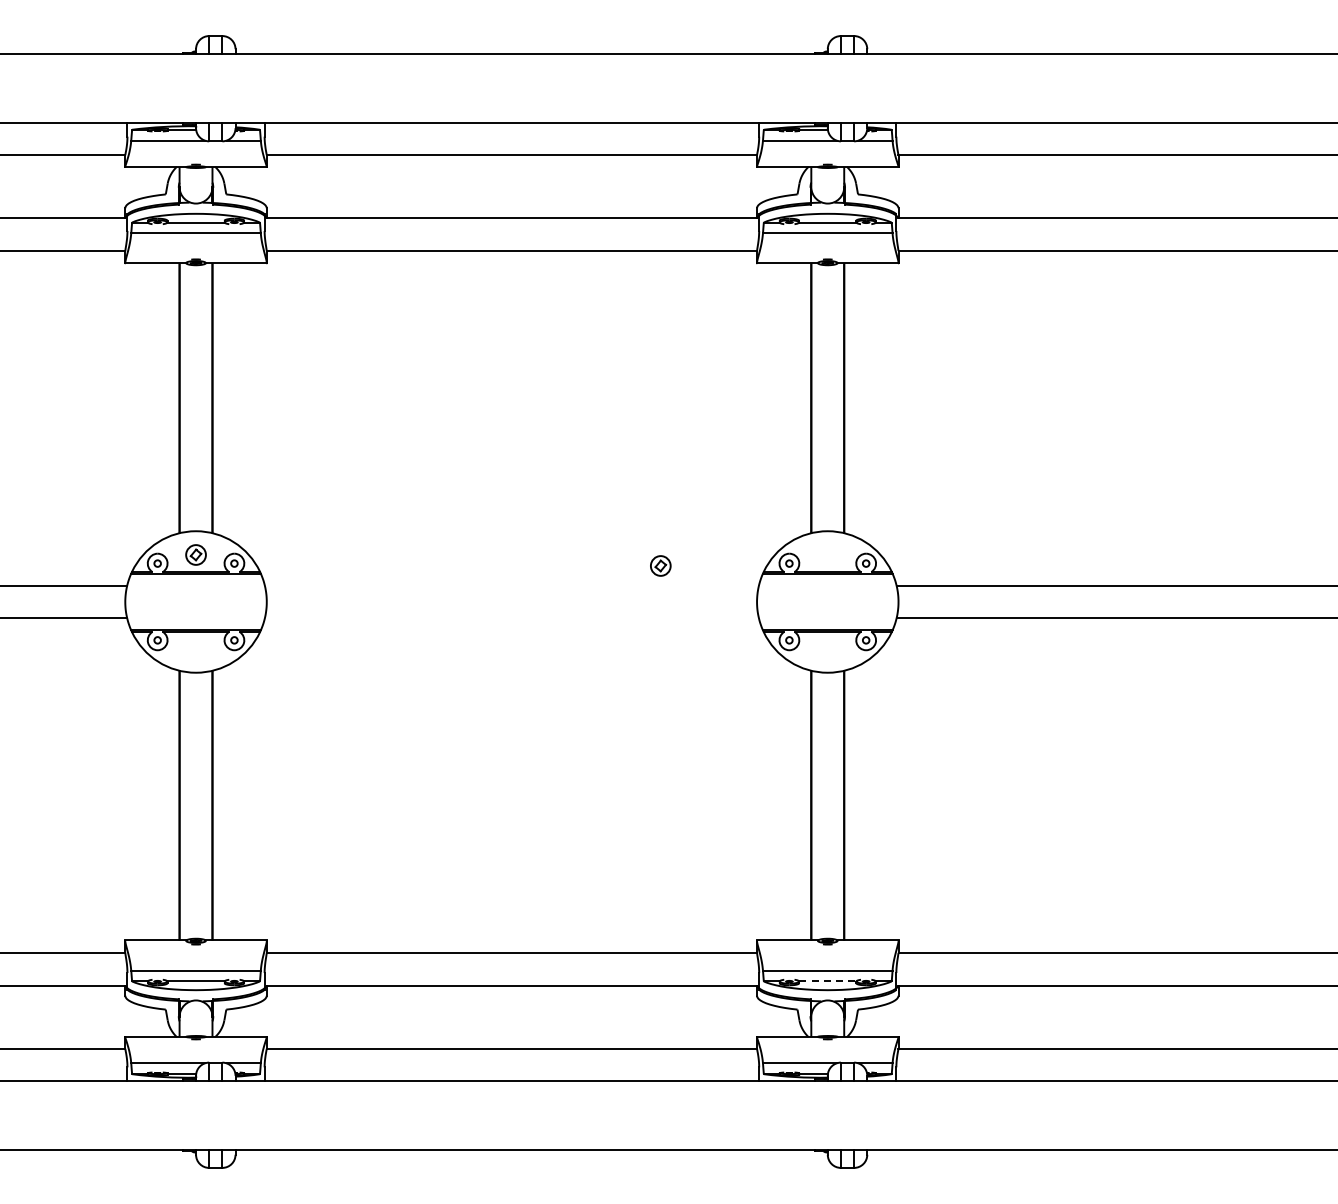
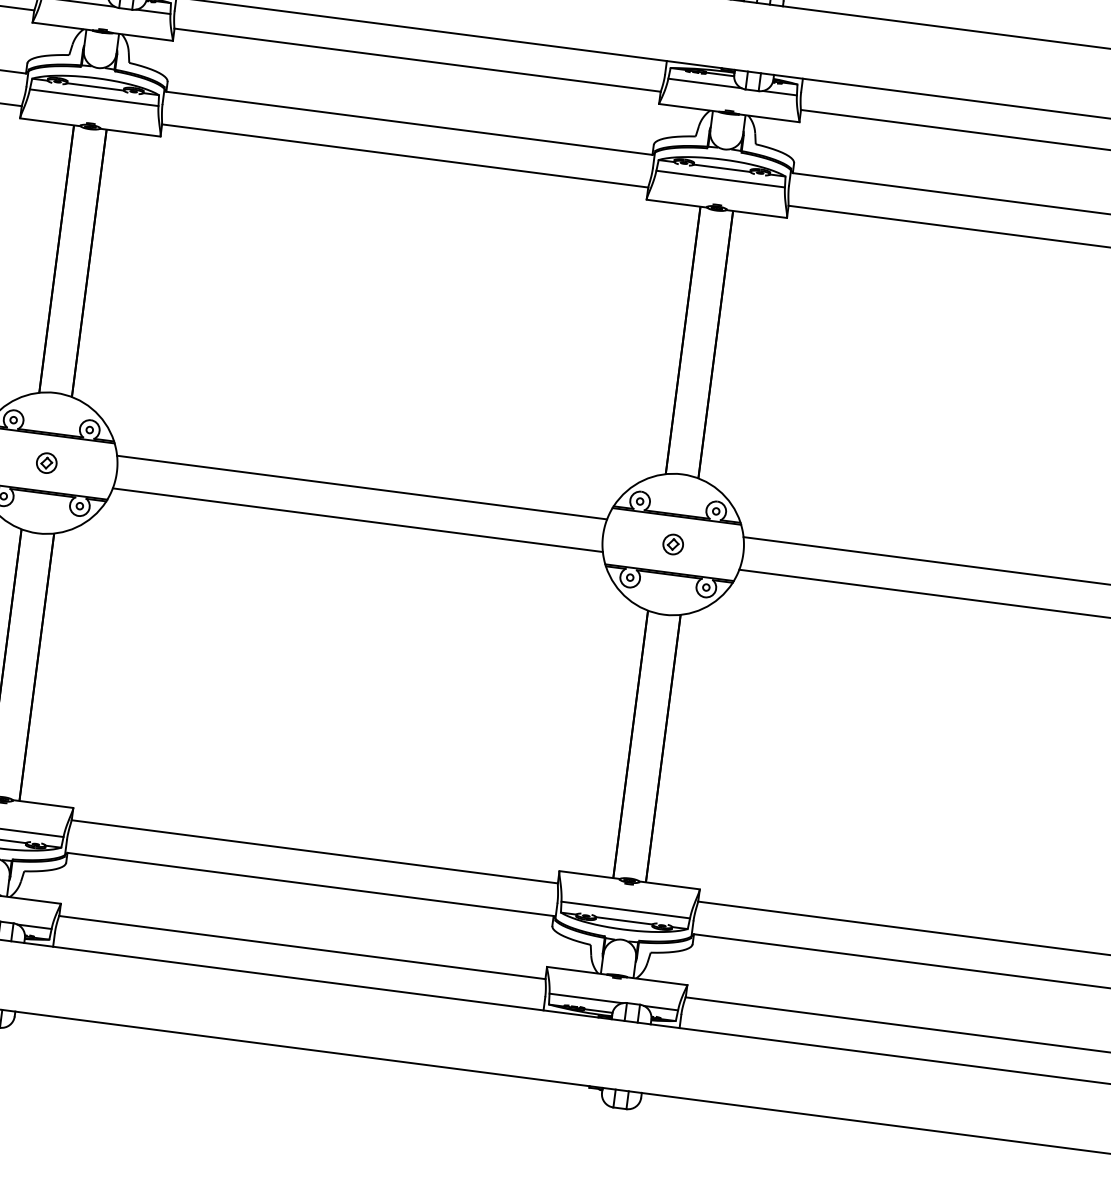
part: (195, 554) -> (46, 462), moved
part: (660, 565) -> (673, 544), moved
line: (511, 585) -> (361, 487), added
line: (511, 618) -> (357, 520), added
line: (827, 981) -> (624, 920), dashed -> solid

